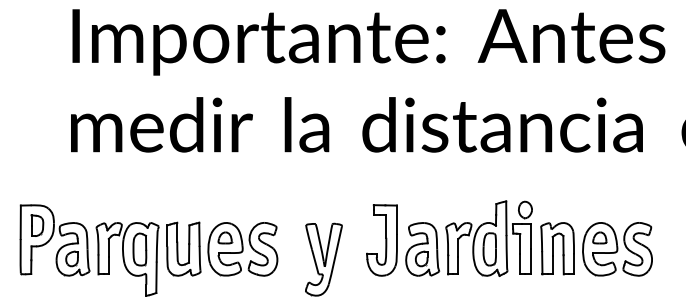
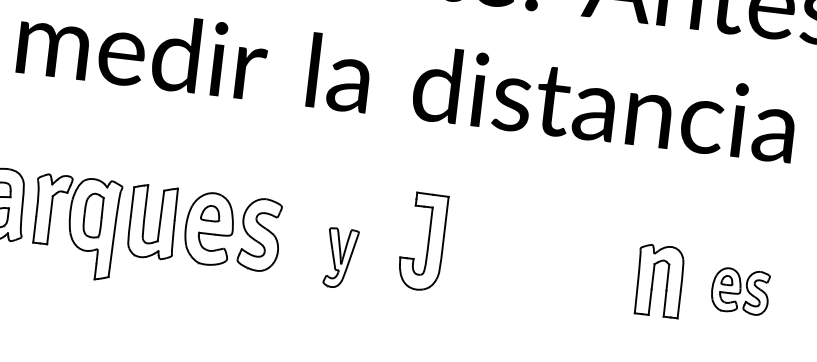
part: (468, 238) -> (540, 252), removed
part: (617, 249) -> (740, 291), size x0.6
part: (323, 259) -> (340, 258), size x0.6

